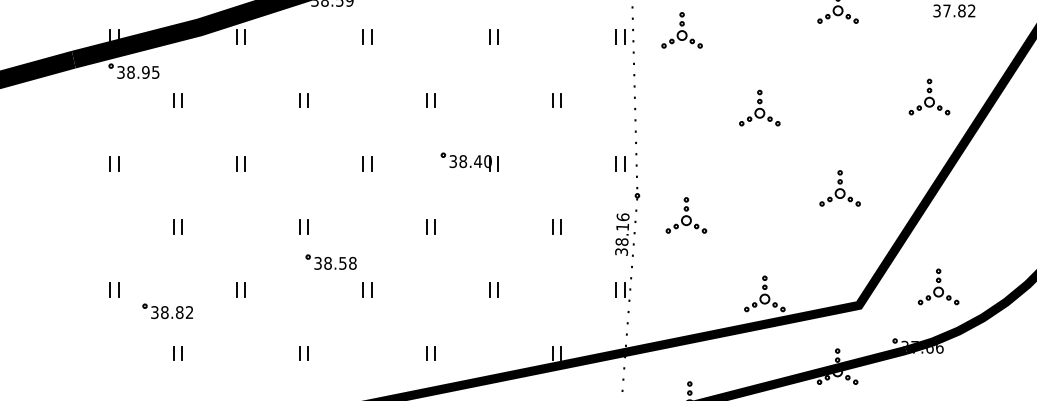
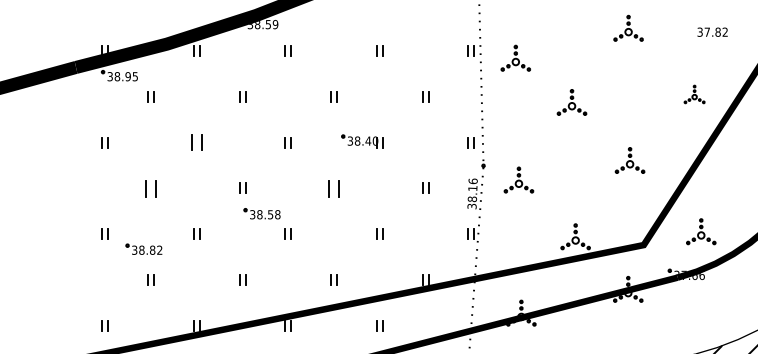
part: (681, 29) -> (515, 57), moved
part: (929, 97) -> (694, 94), size x0.7
part: (240, 163) -> (196, 142), size x1.6
part: (176, 225) -> (150, 187), size x1.6
part: (429, 225) -> (333, 187), size x1.6

